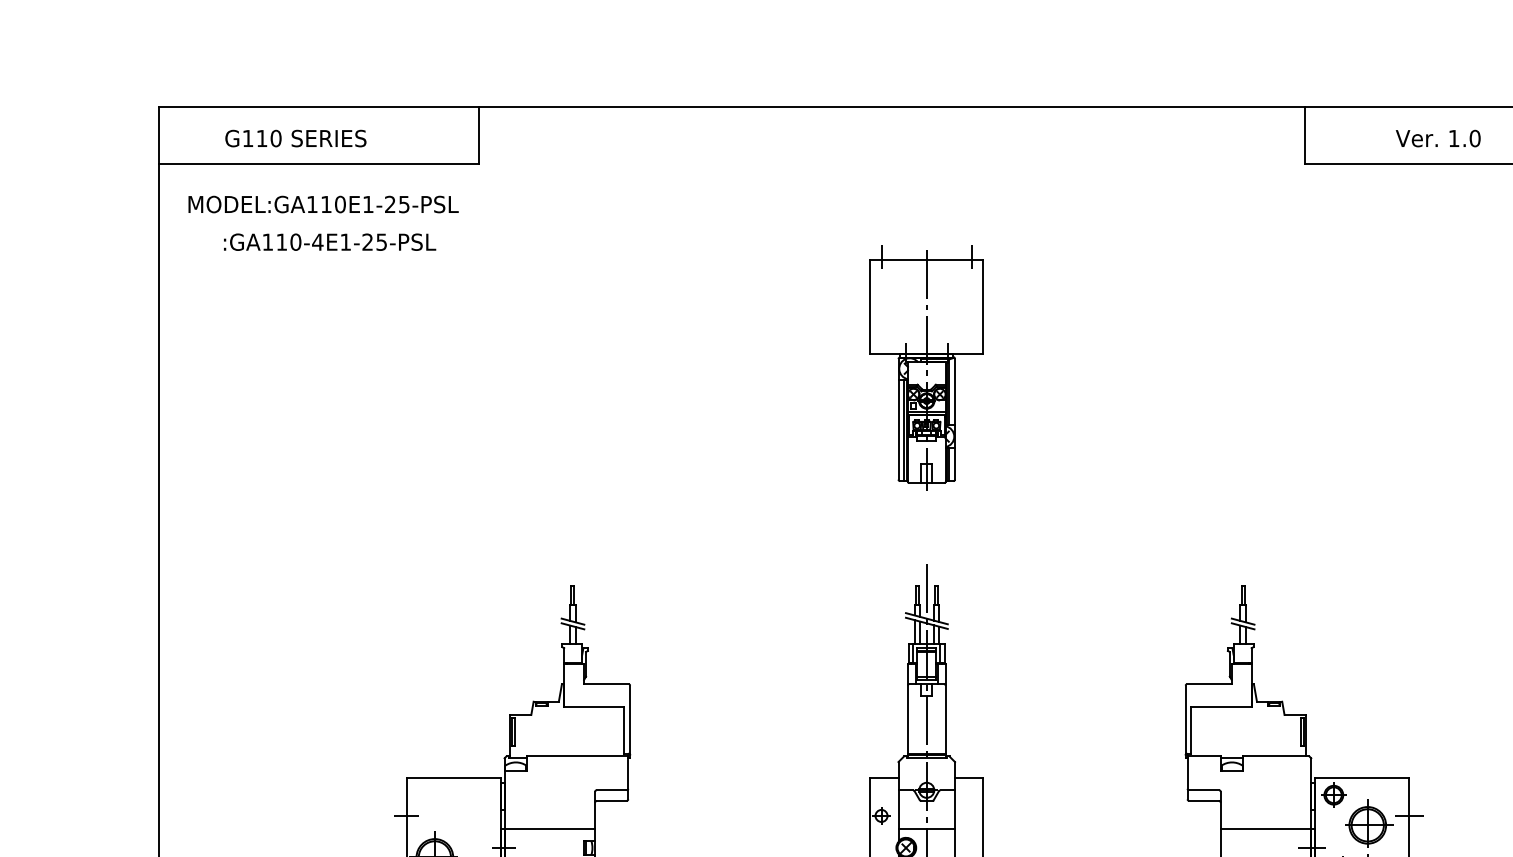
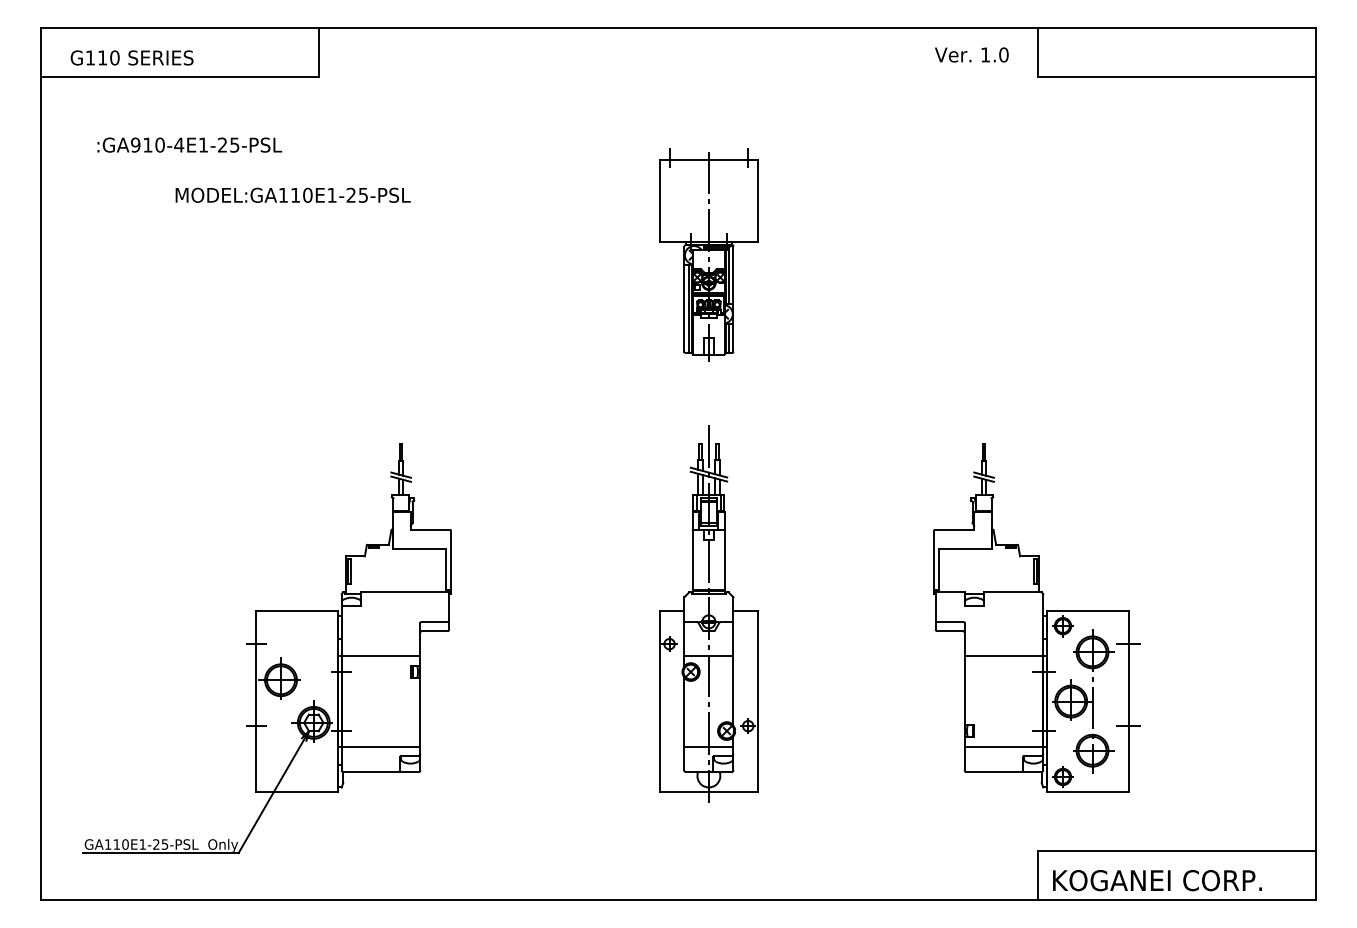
text: (295, 138) -> (131, 57), moved
text: (1437, 138) -> (971, 54), moved
text: (322, 203) -> (292, 194), moved
text: (267, 241) -> (135, 144), :GA110-4E1-25-PSL -> :GA910-4E1-25-PSL

